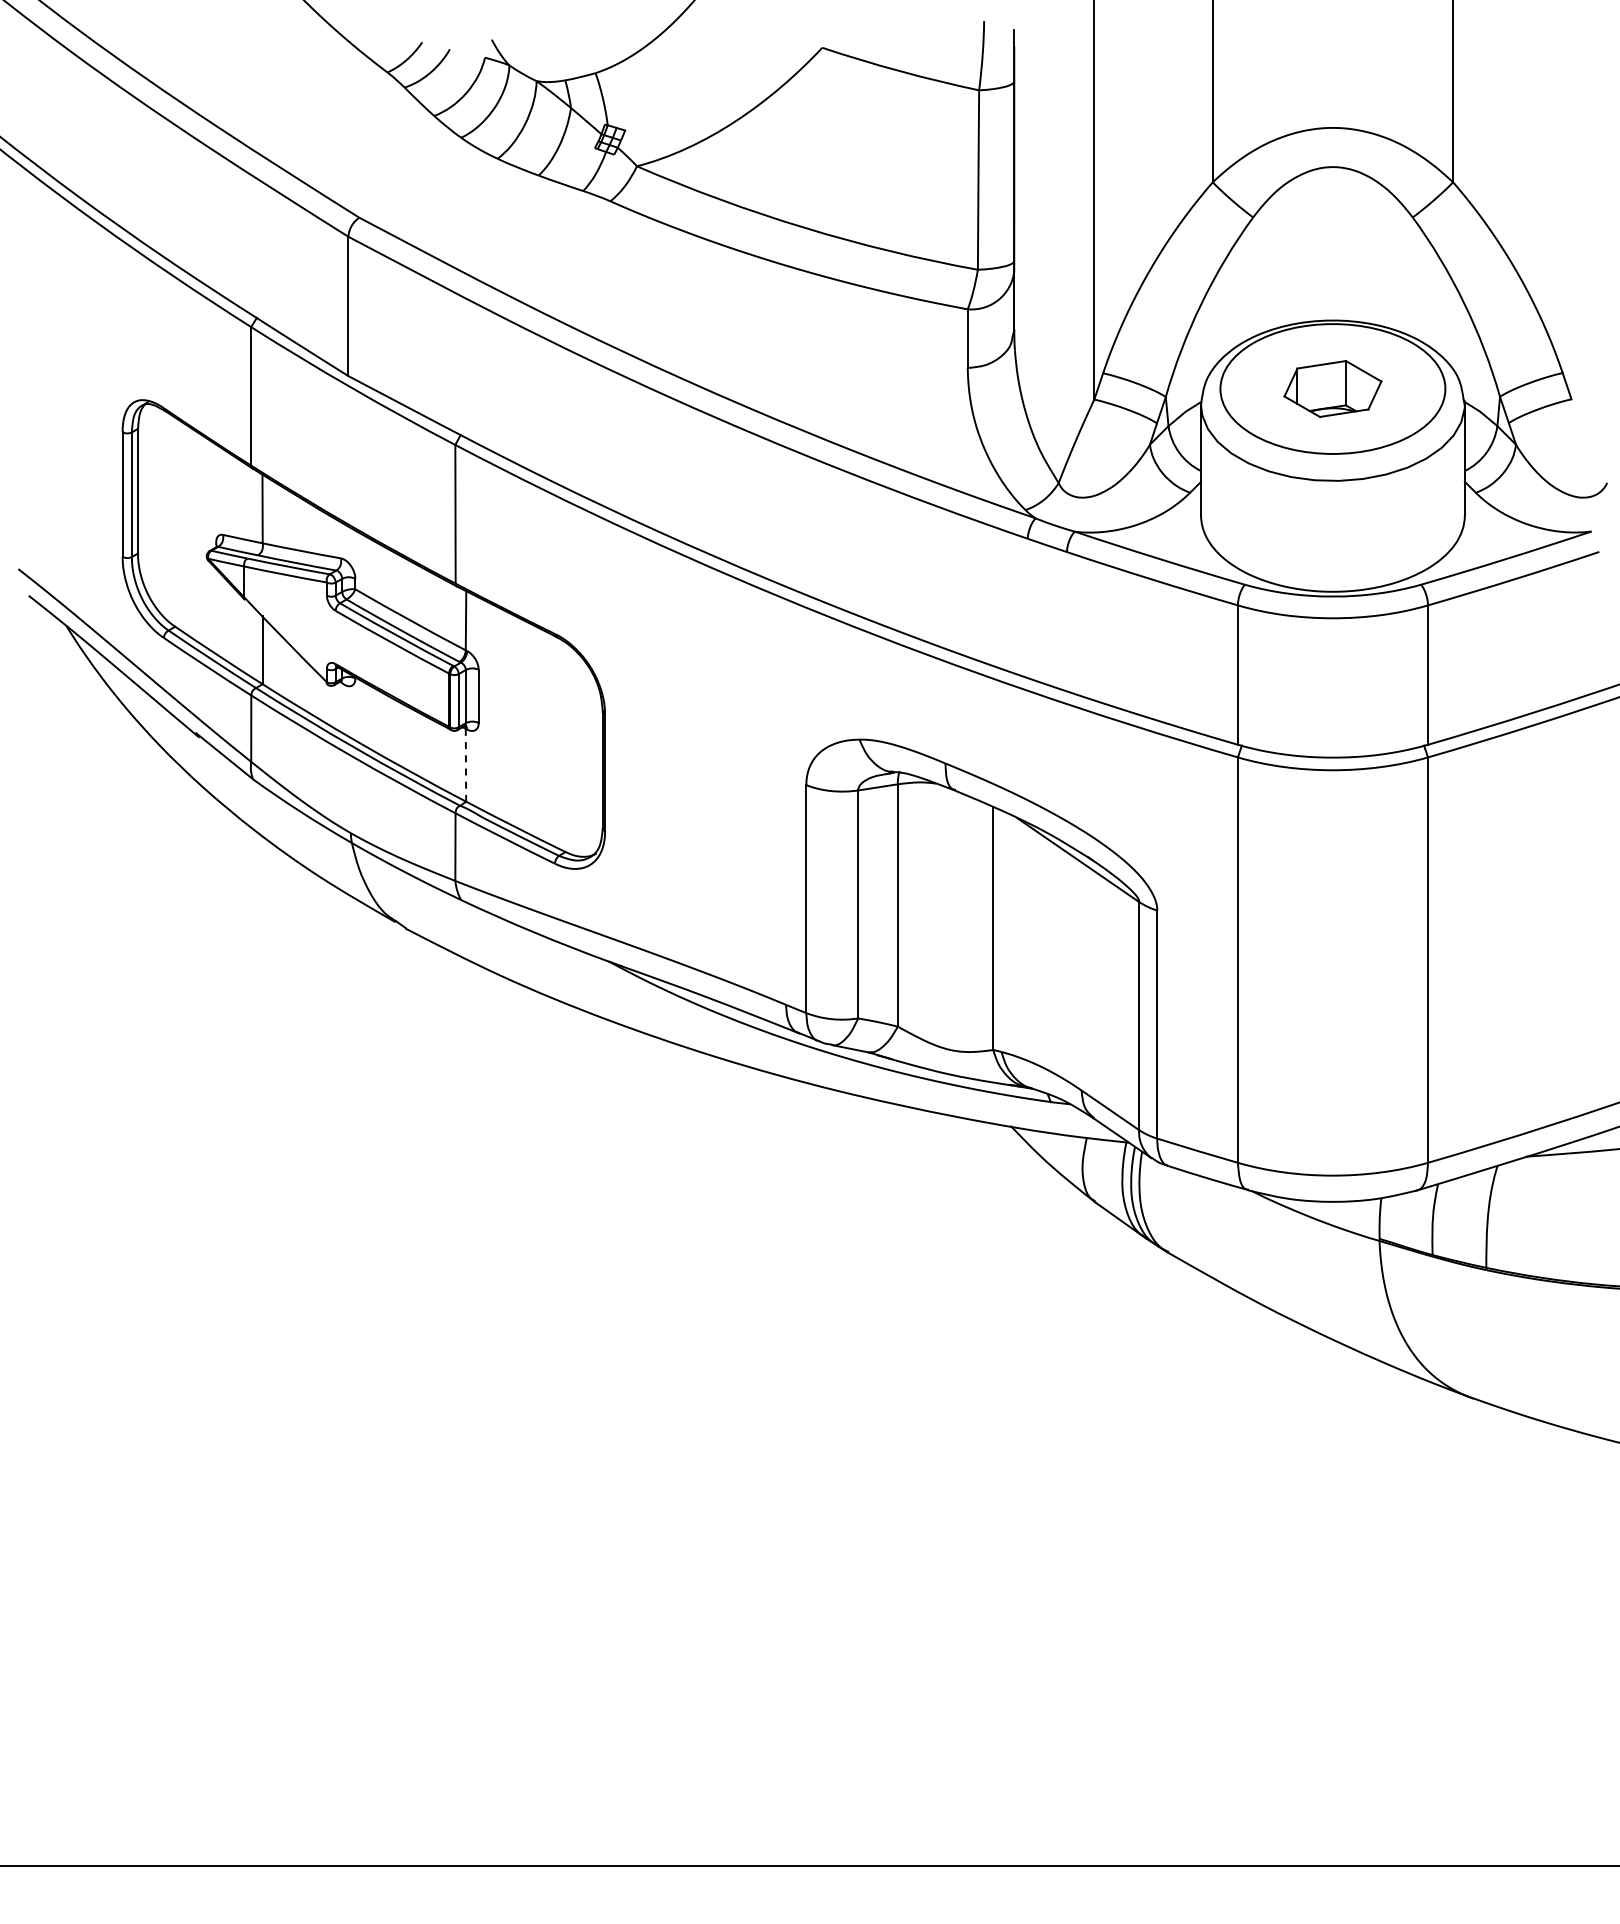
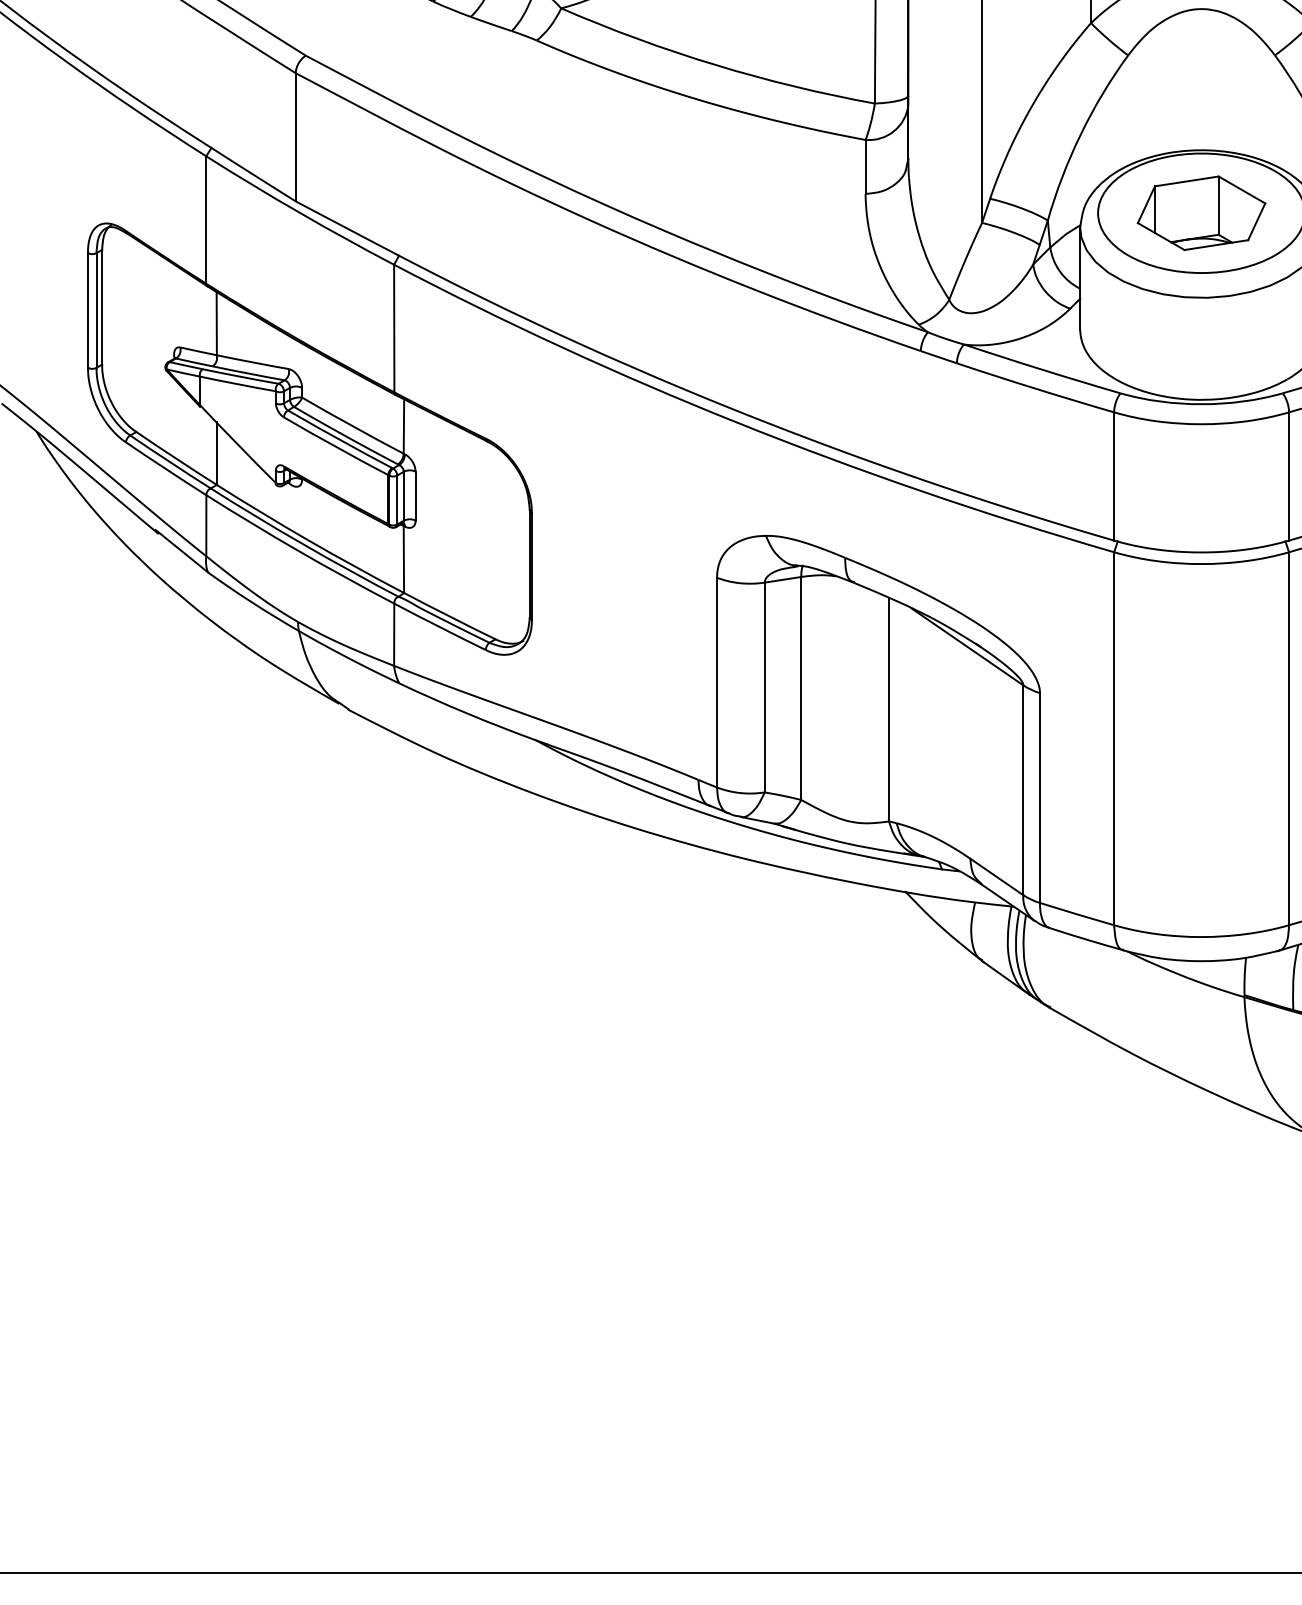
part: (1332, 388) -> (1201, 212), size x1.43
line: (465, 765) -> (403, 559), dashed -> solid

